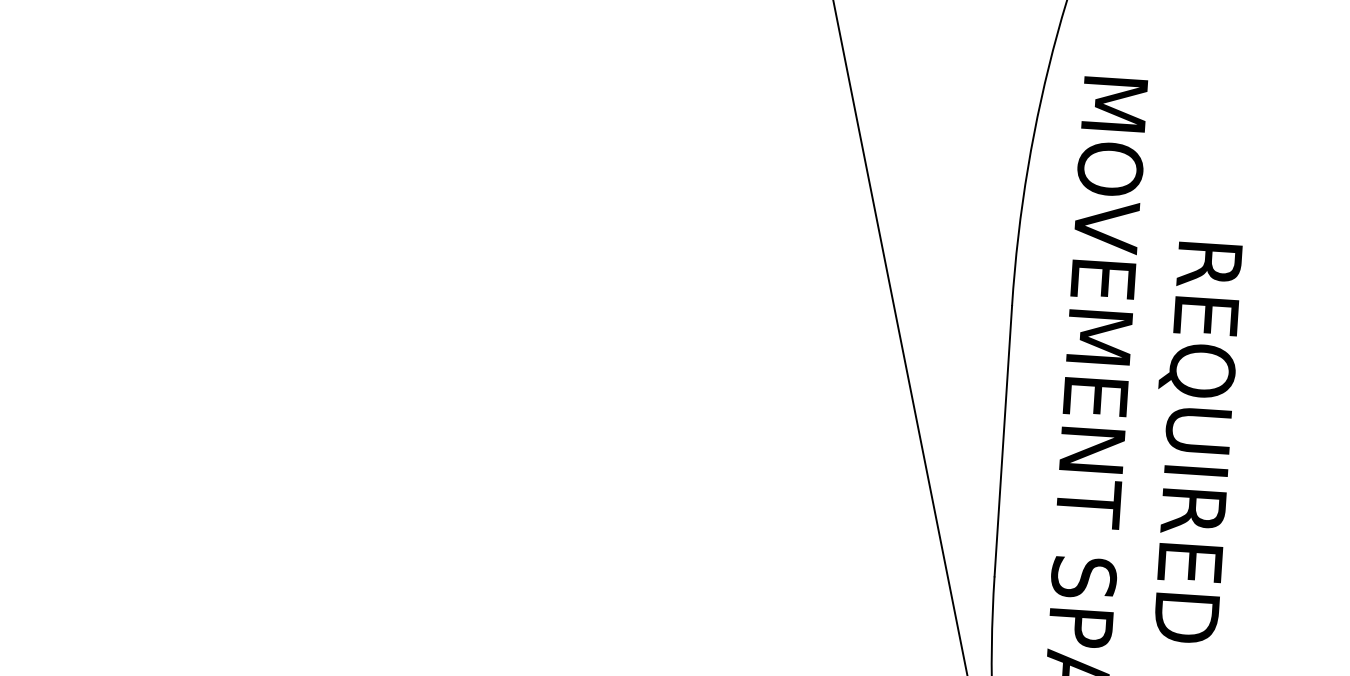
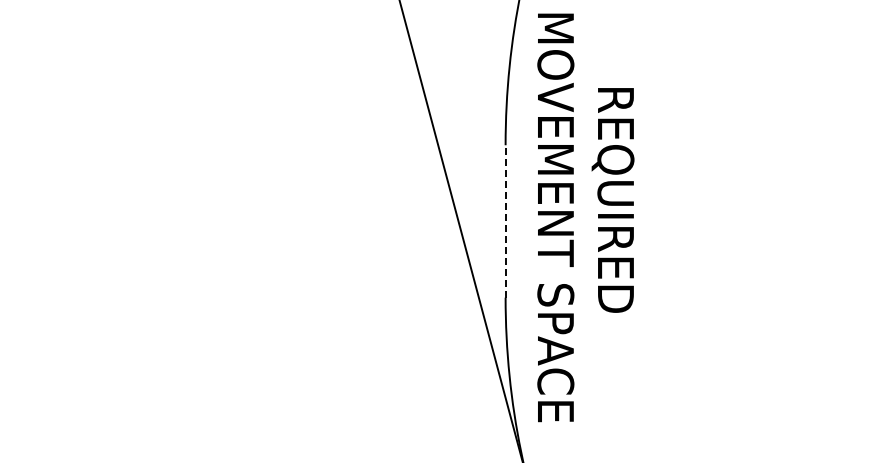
line: (1003, 439) -> (505, 220), solid -> dashed
text: (1191, 442) -> (612, 200), moved

